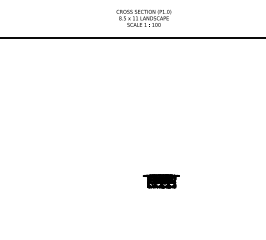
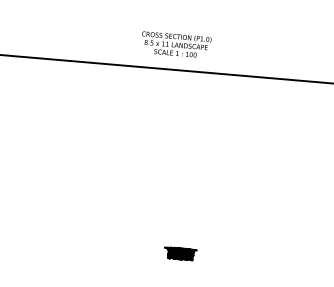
part: (160, 181) -> (179, 253), size x0.71

